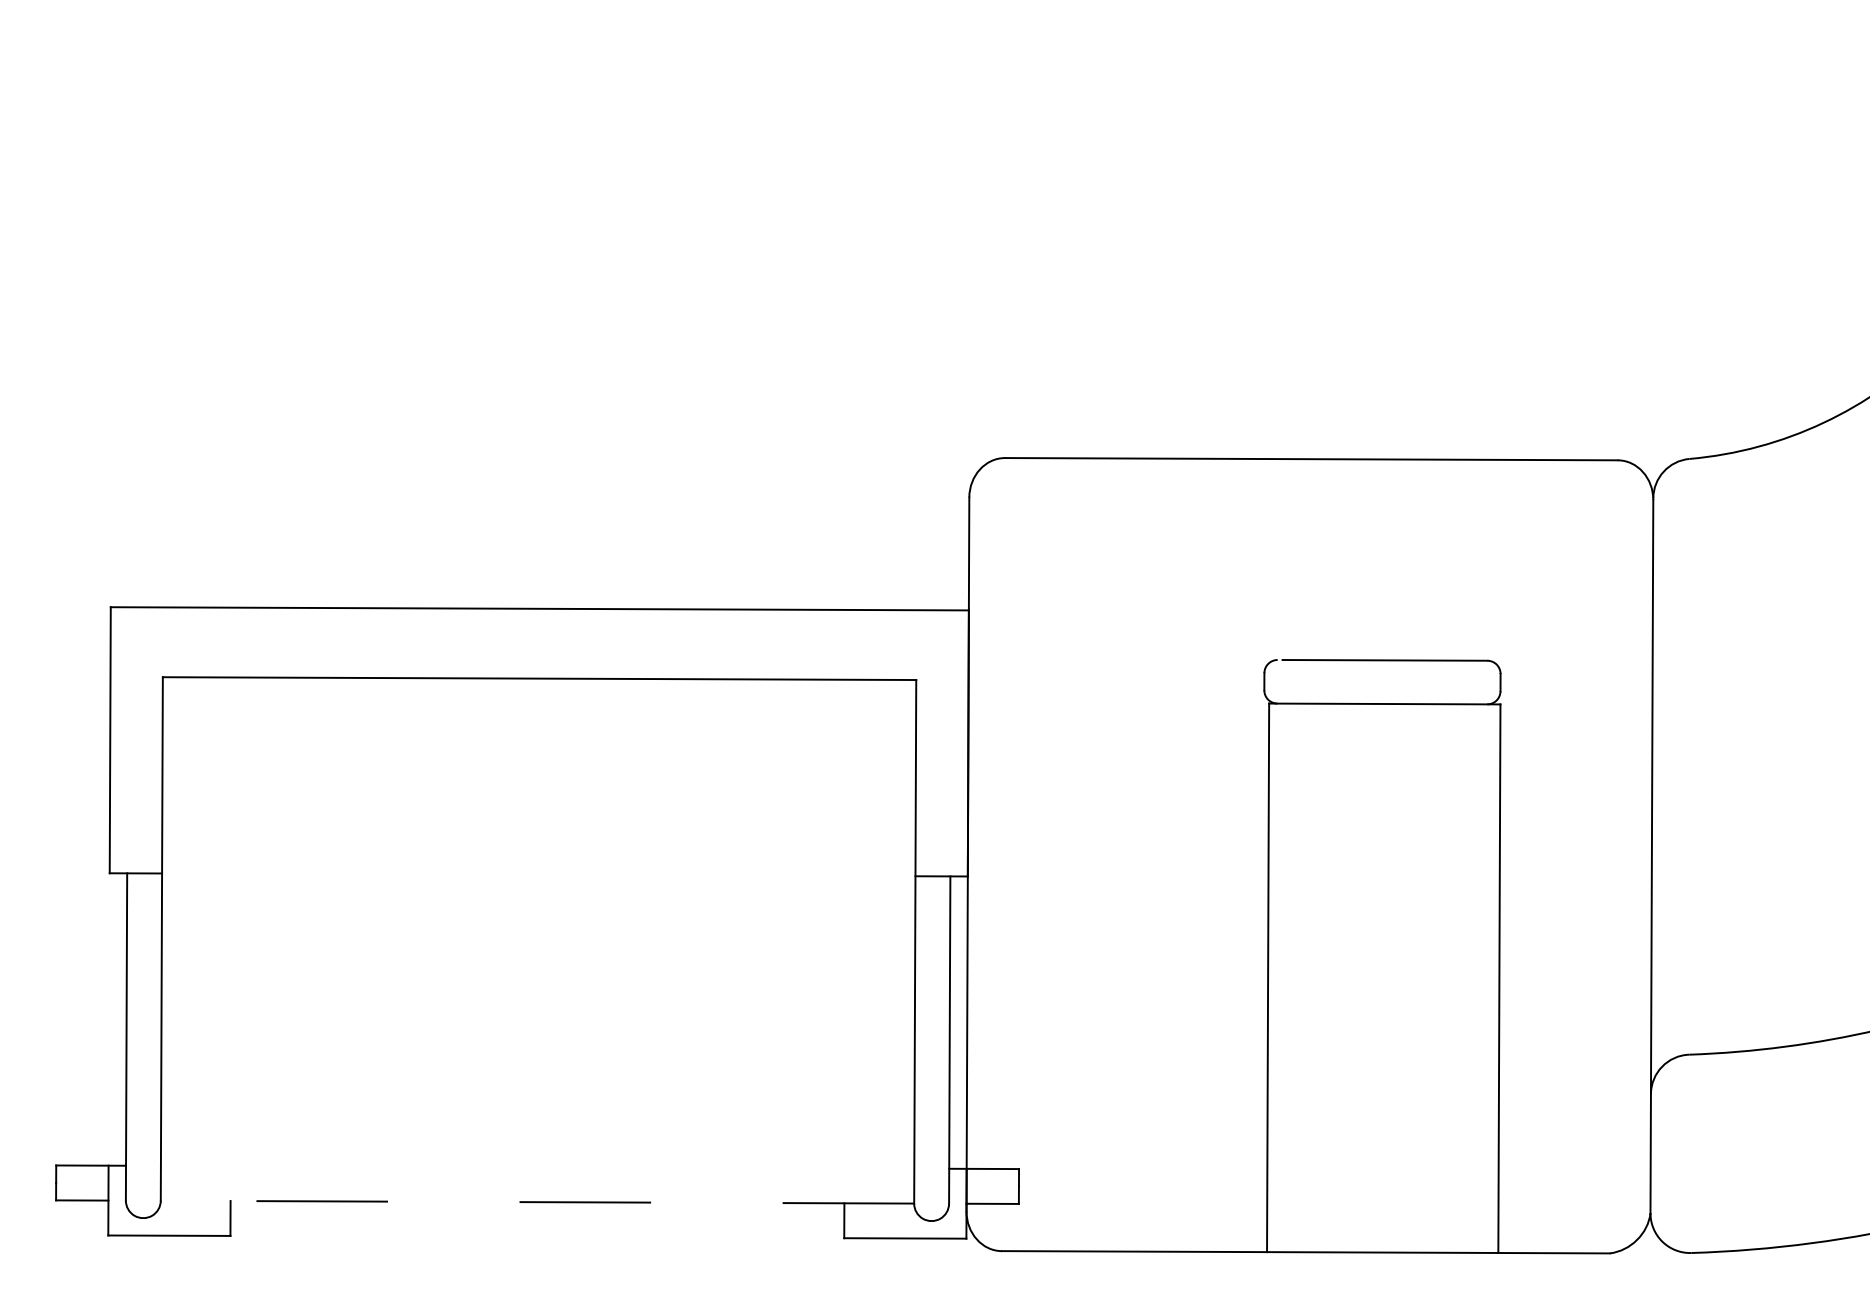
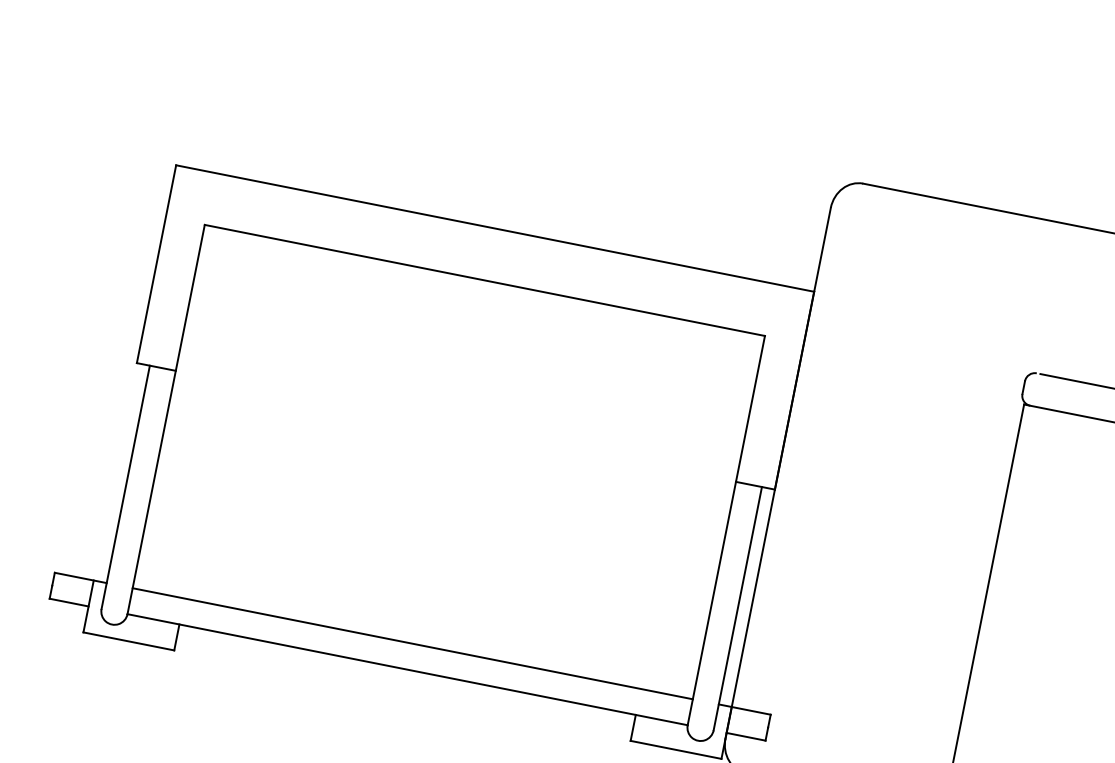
line: (537, 1166) -> (412, 643), added
line: (537, 1202) -> (407, 669), dashed -> solid

